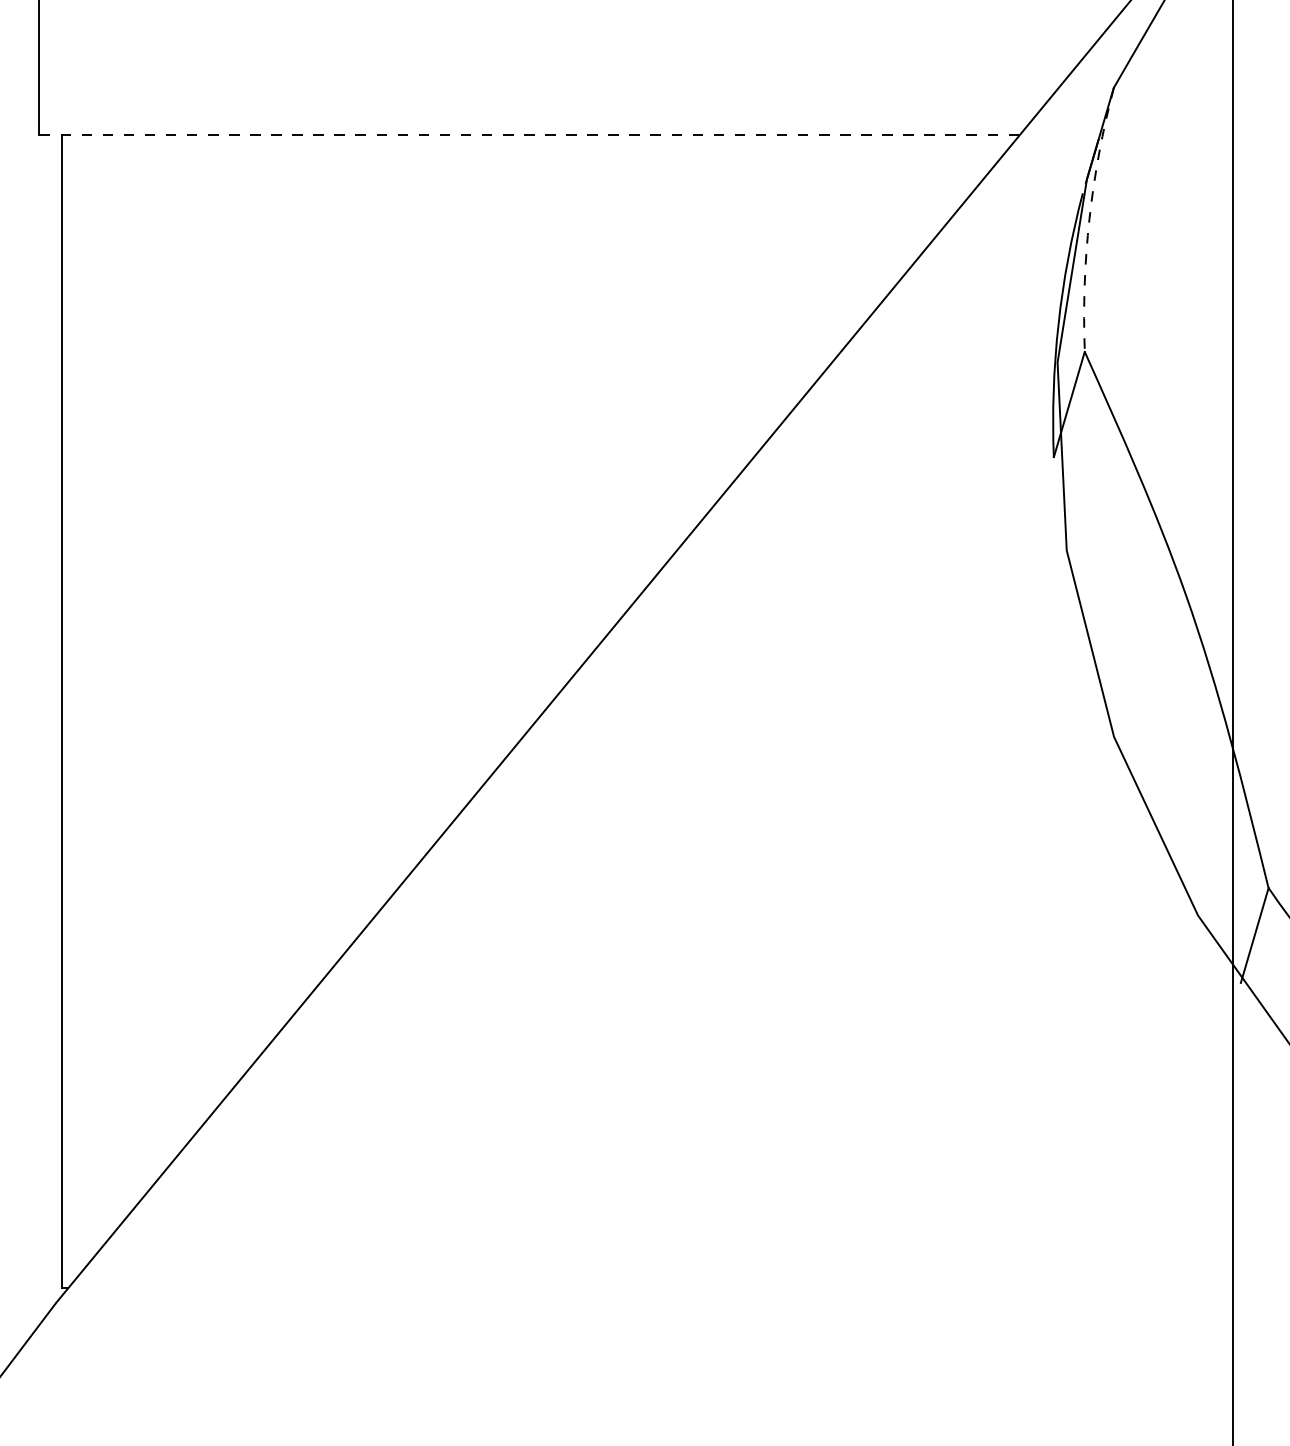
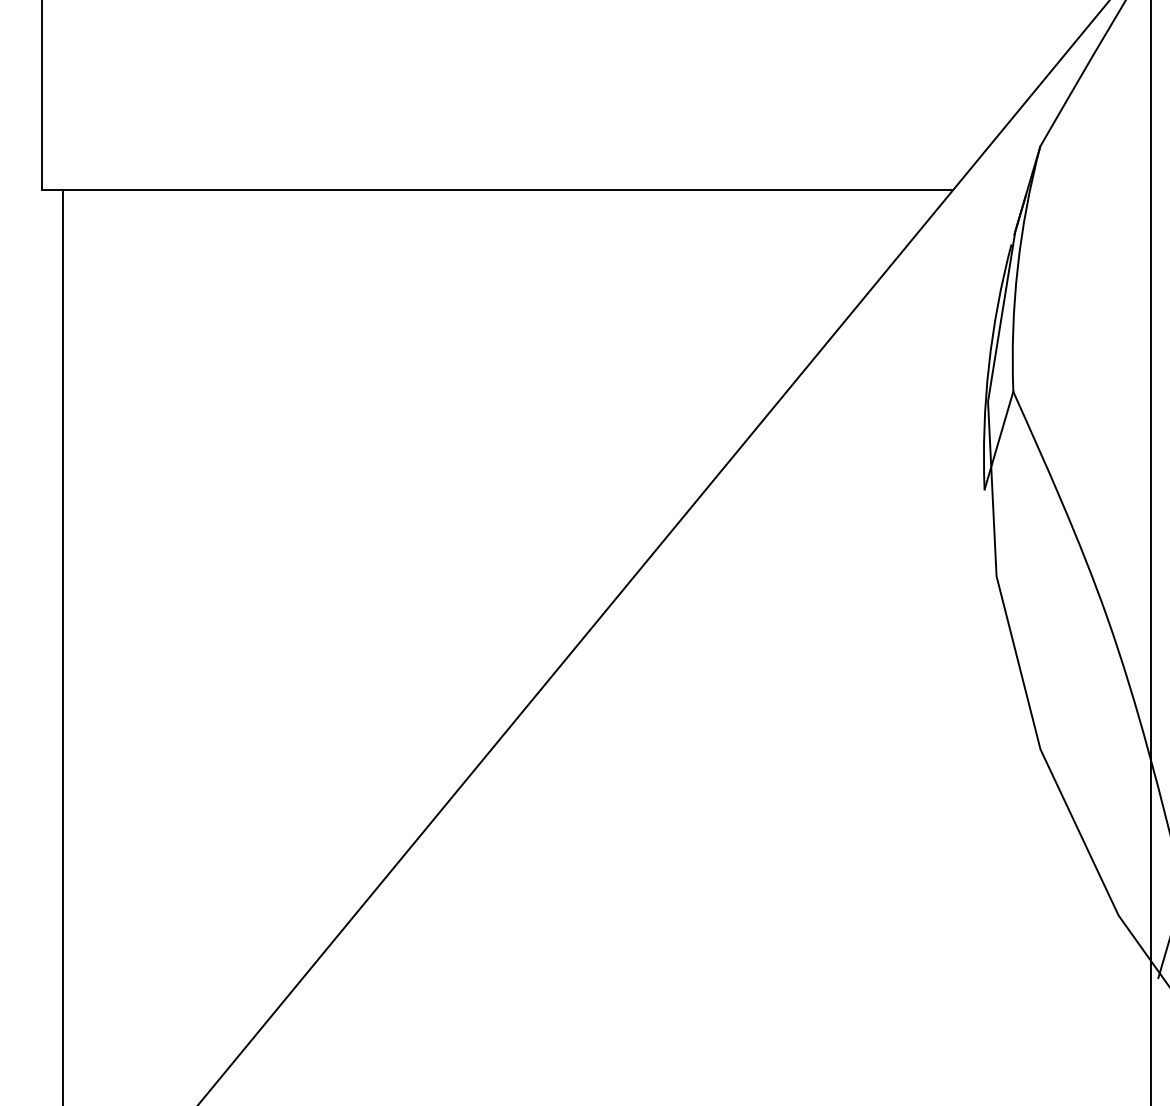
line: (530, 134) -> (498, 189), dashed -> solid
arc: (1089, 218) -> (1017, 267), dashed -> solid

